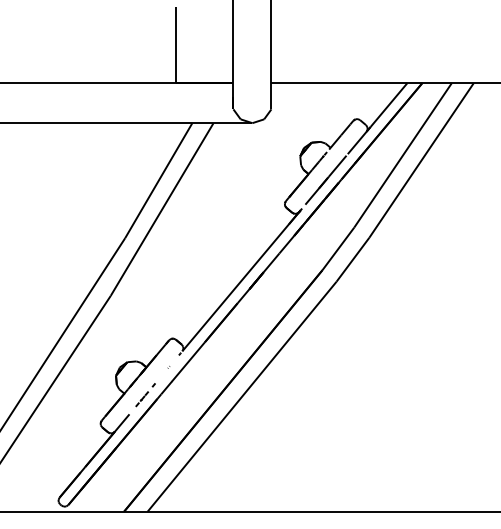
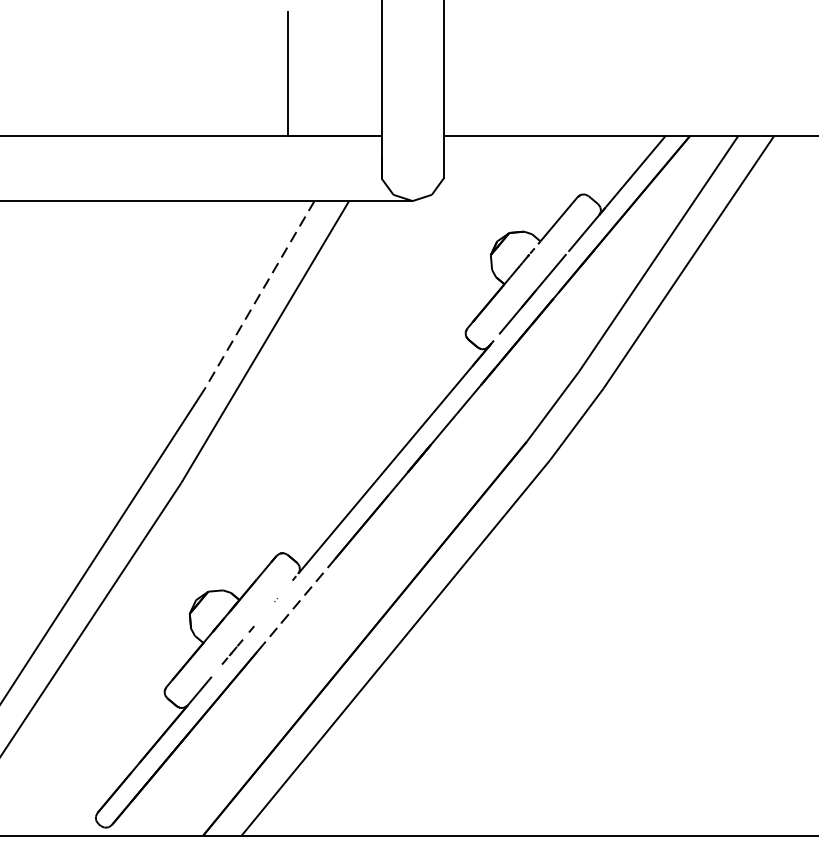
line: (158, 180) -> (259, 294), solid -> dashed
line: (183, 368) -> (300, 601), solid -> dashed

